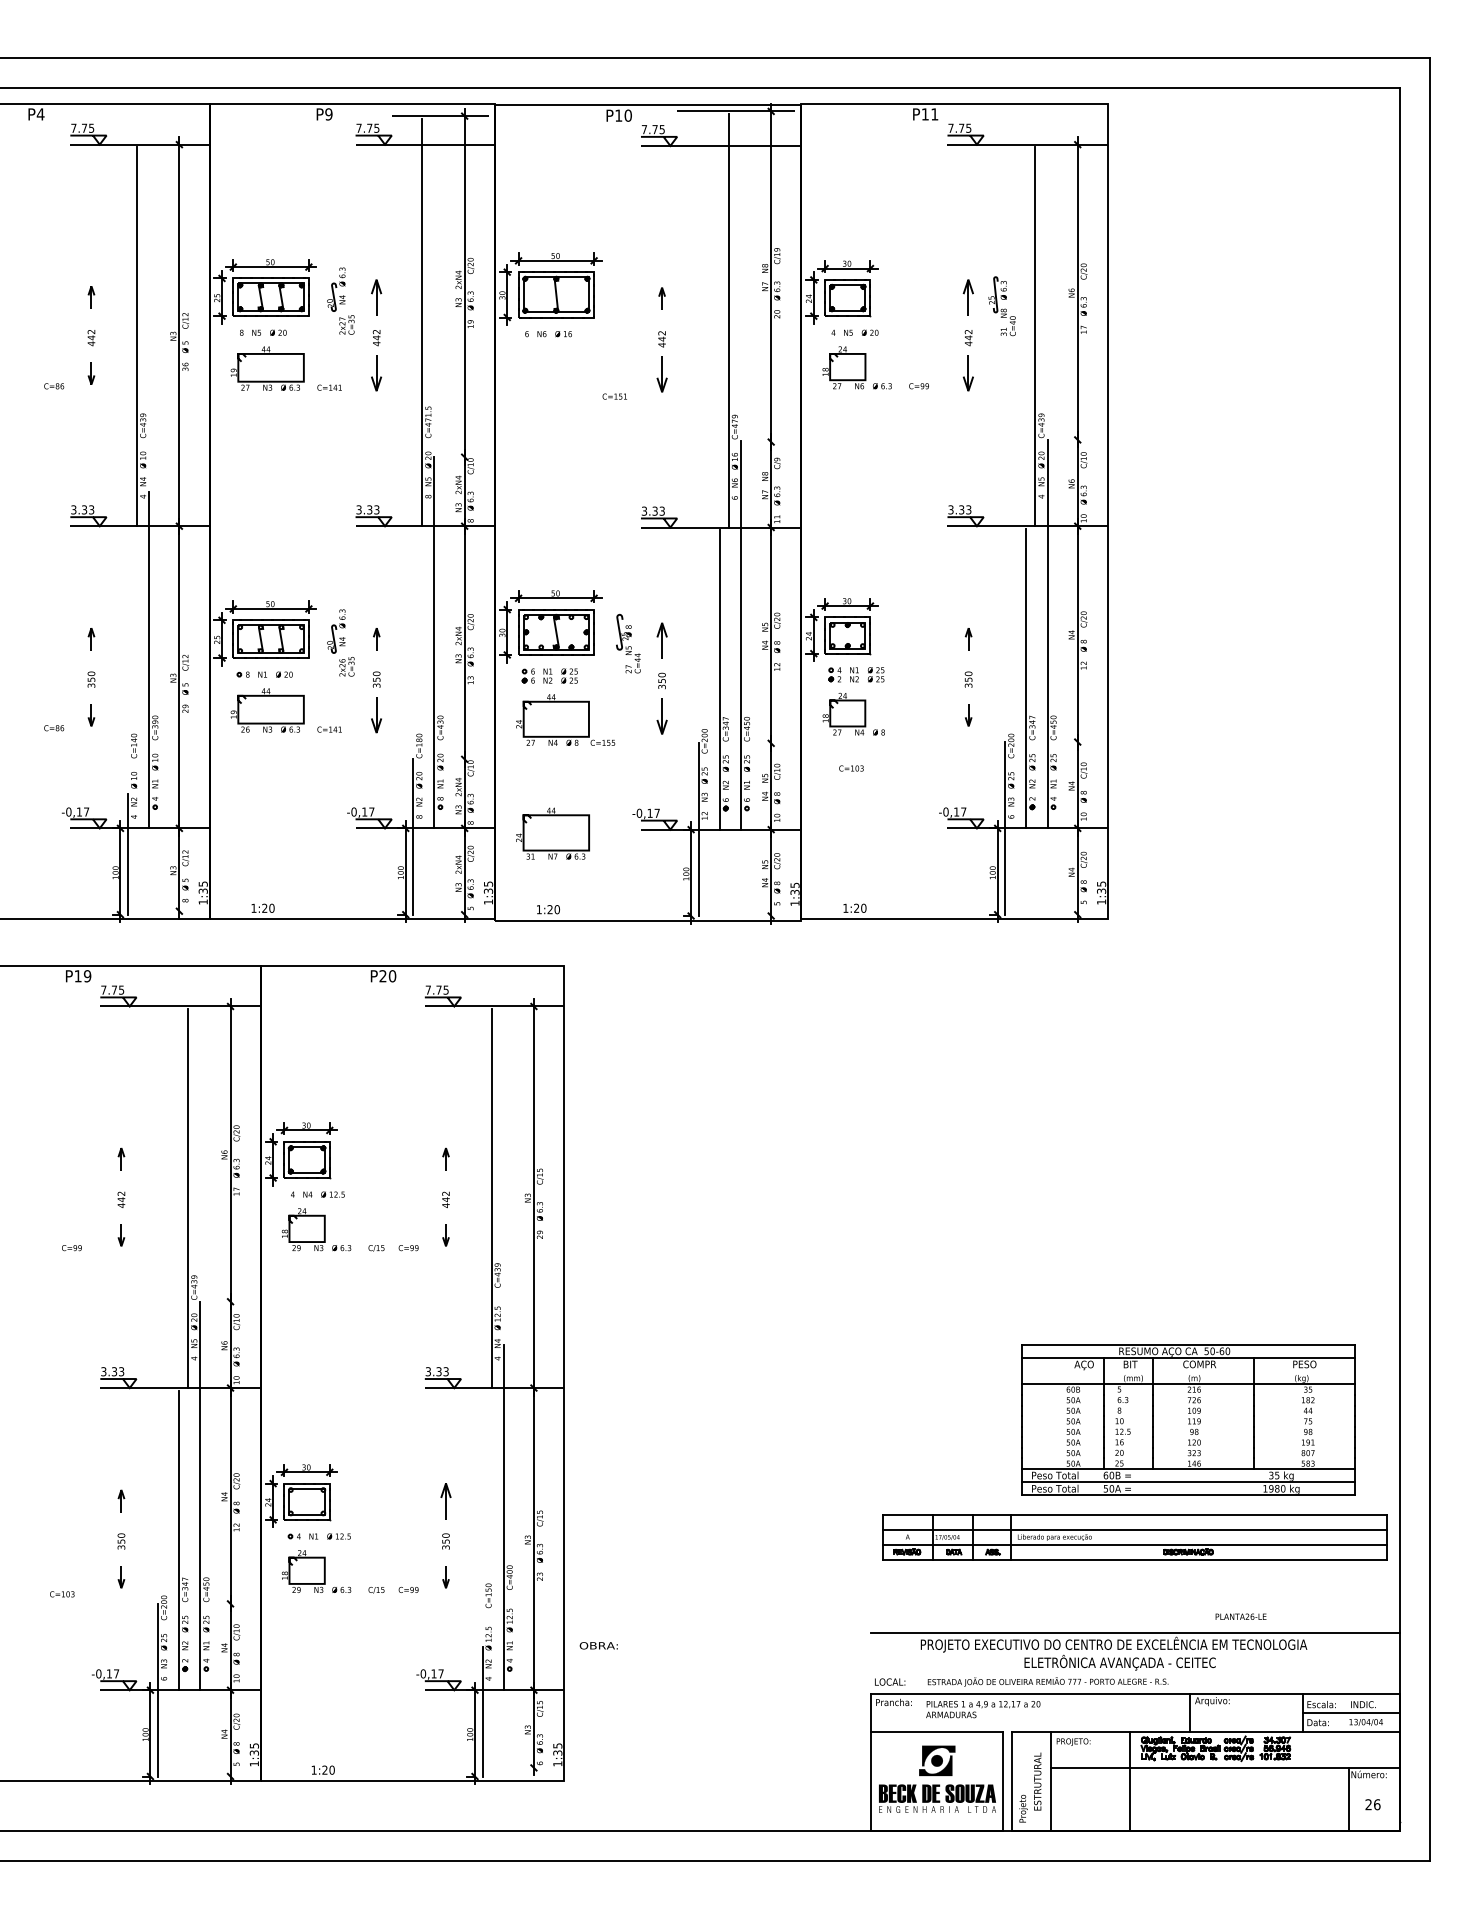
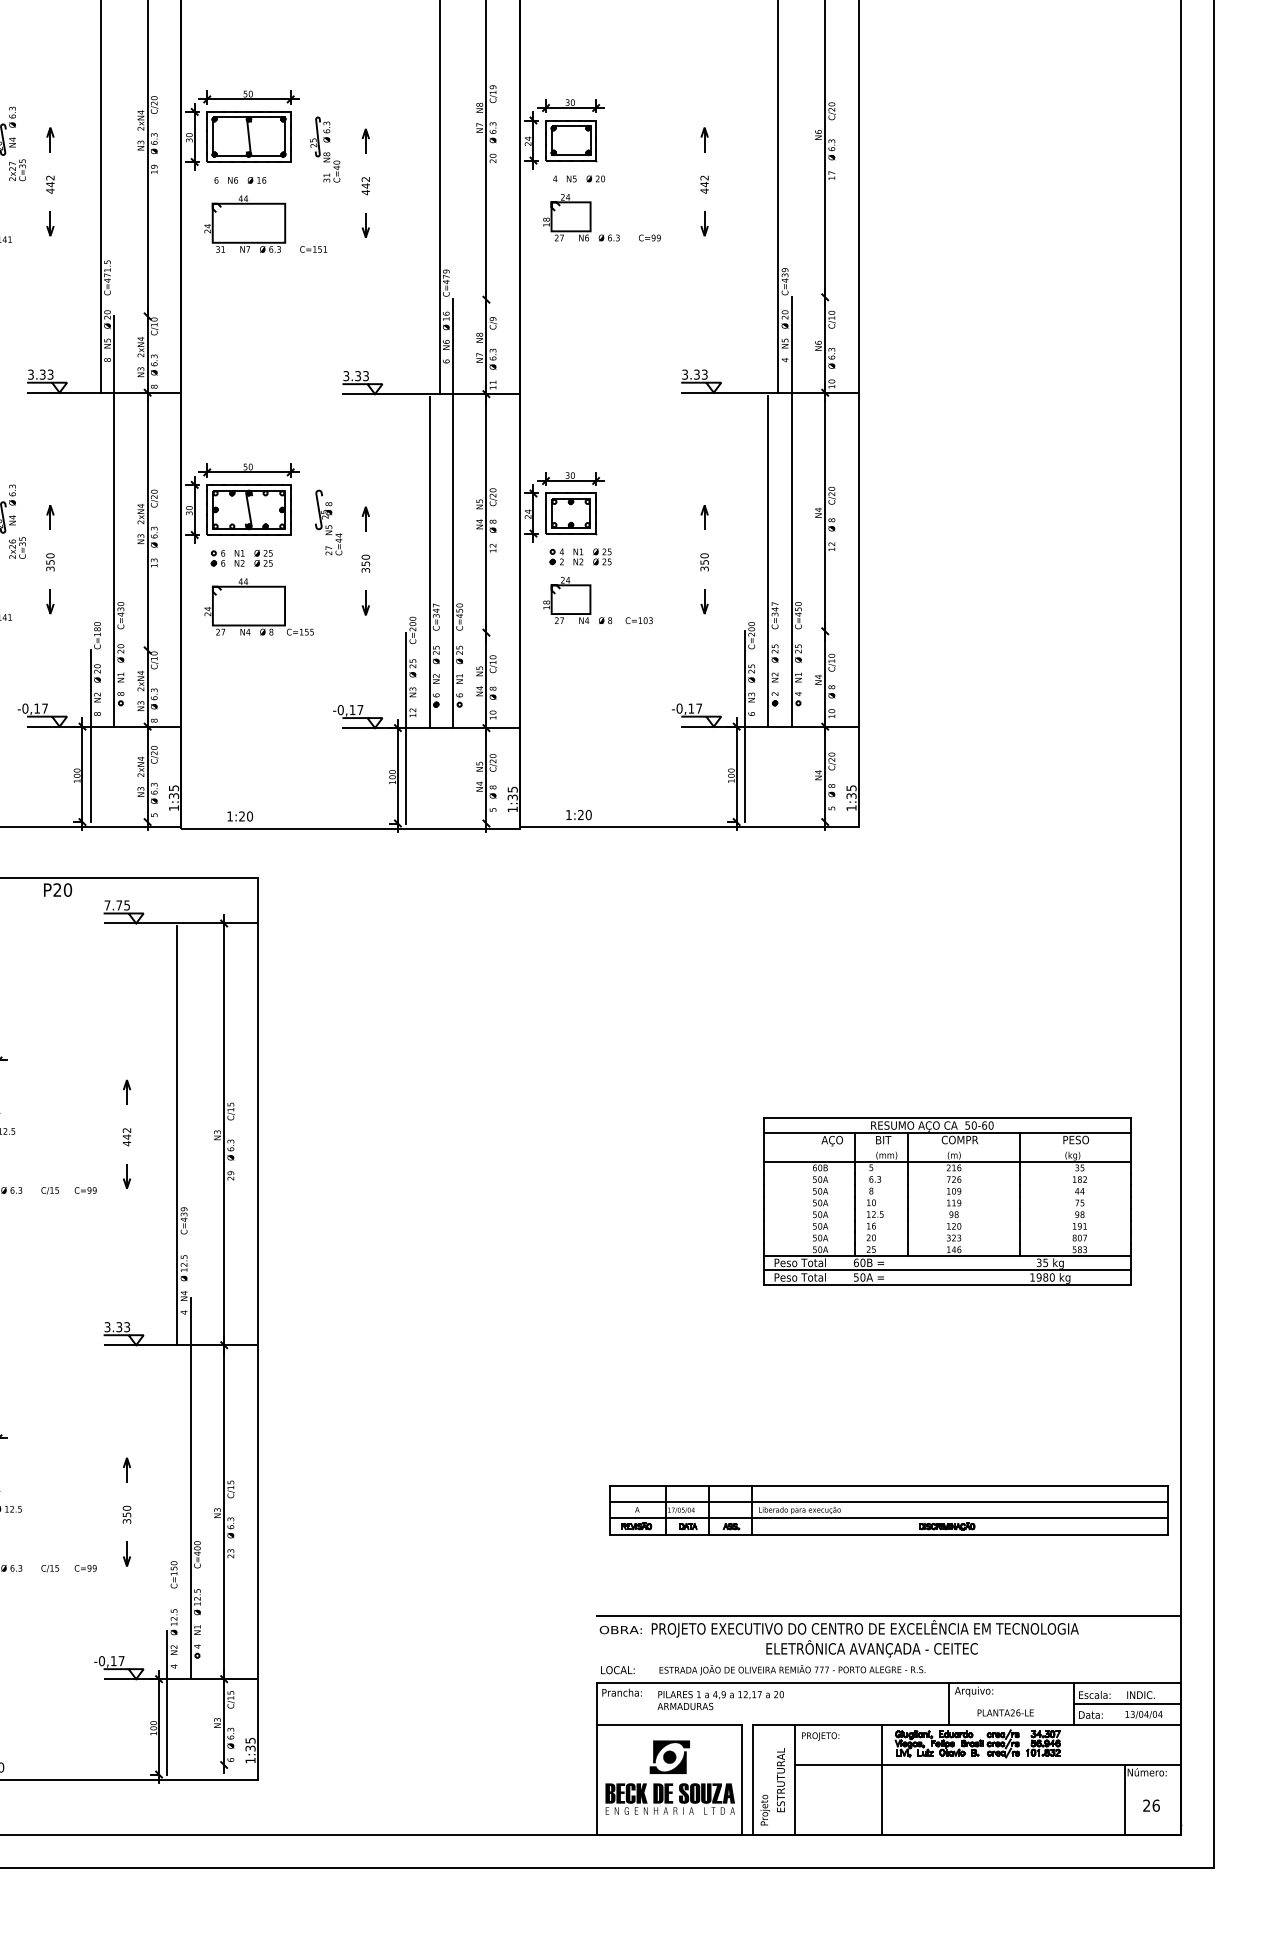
part: (376, 297) -> (50, 139), size x0.62
part: (968, 297) -> (704, 139), size x0.62
part: (1001, 306) -> (324, 149), moved
part: (376, 373) -> (50, 223), size x0.62
part: (968, 373) -> (704, 223), size x0.62
part: (661, 374) -> (365, 225), size x0.62
part: (661, 640) -> (365, 519), size x0.62
part: (376, 715) -> (50, 601), size x0.62
part: (661, 716) -> (365, 603), size x0.62
text: (851, 768) -> (639, 620), moved
part: (552, 833) -> (244, 223), moved
part: (1188, 1419) -> (947, 1200), moved
part: (445, 1500) -> (126, 1469), size x0.62
text: (1240, 1616) -> (1005, 1712), moved
text: (598, 1645) -> (620, 1629), moved

